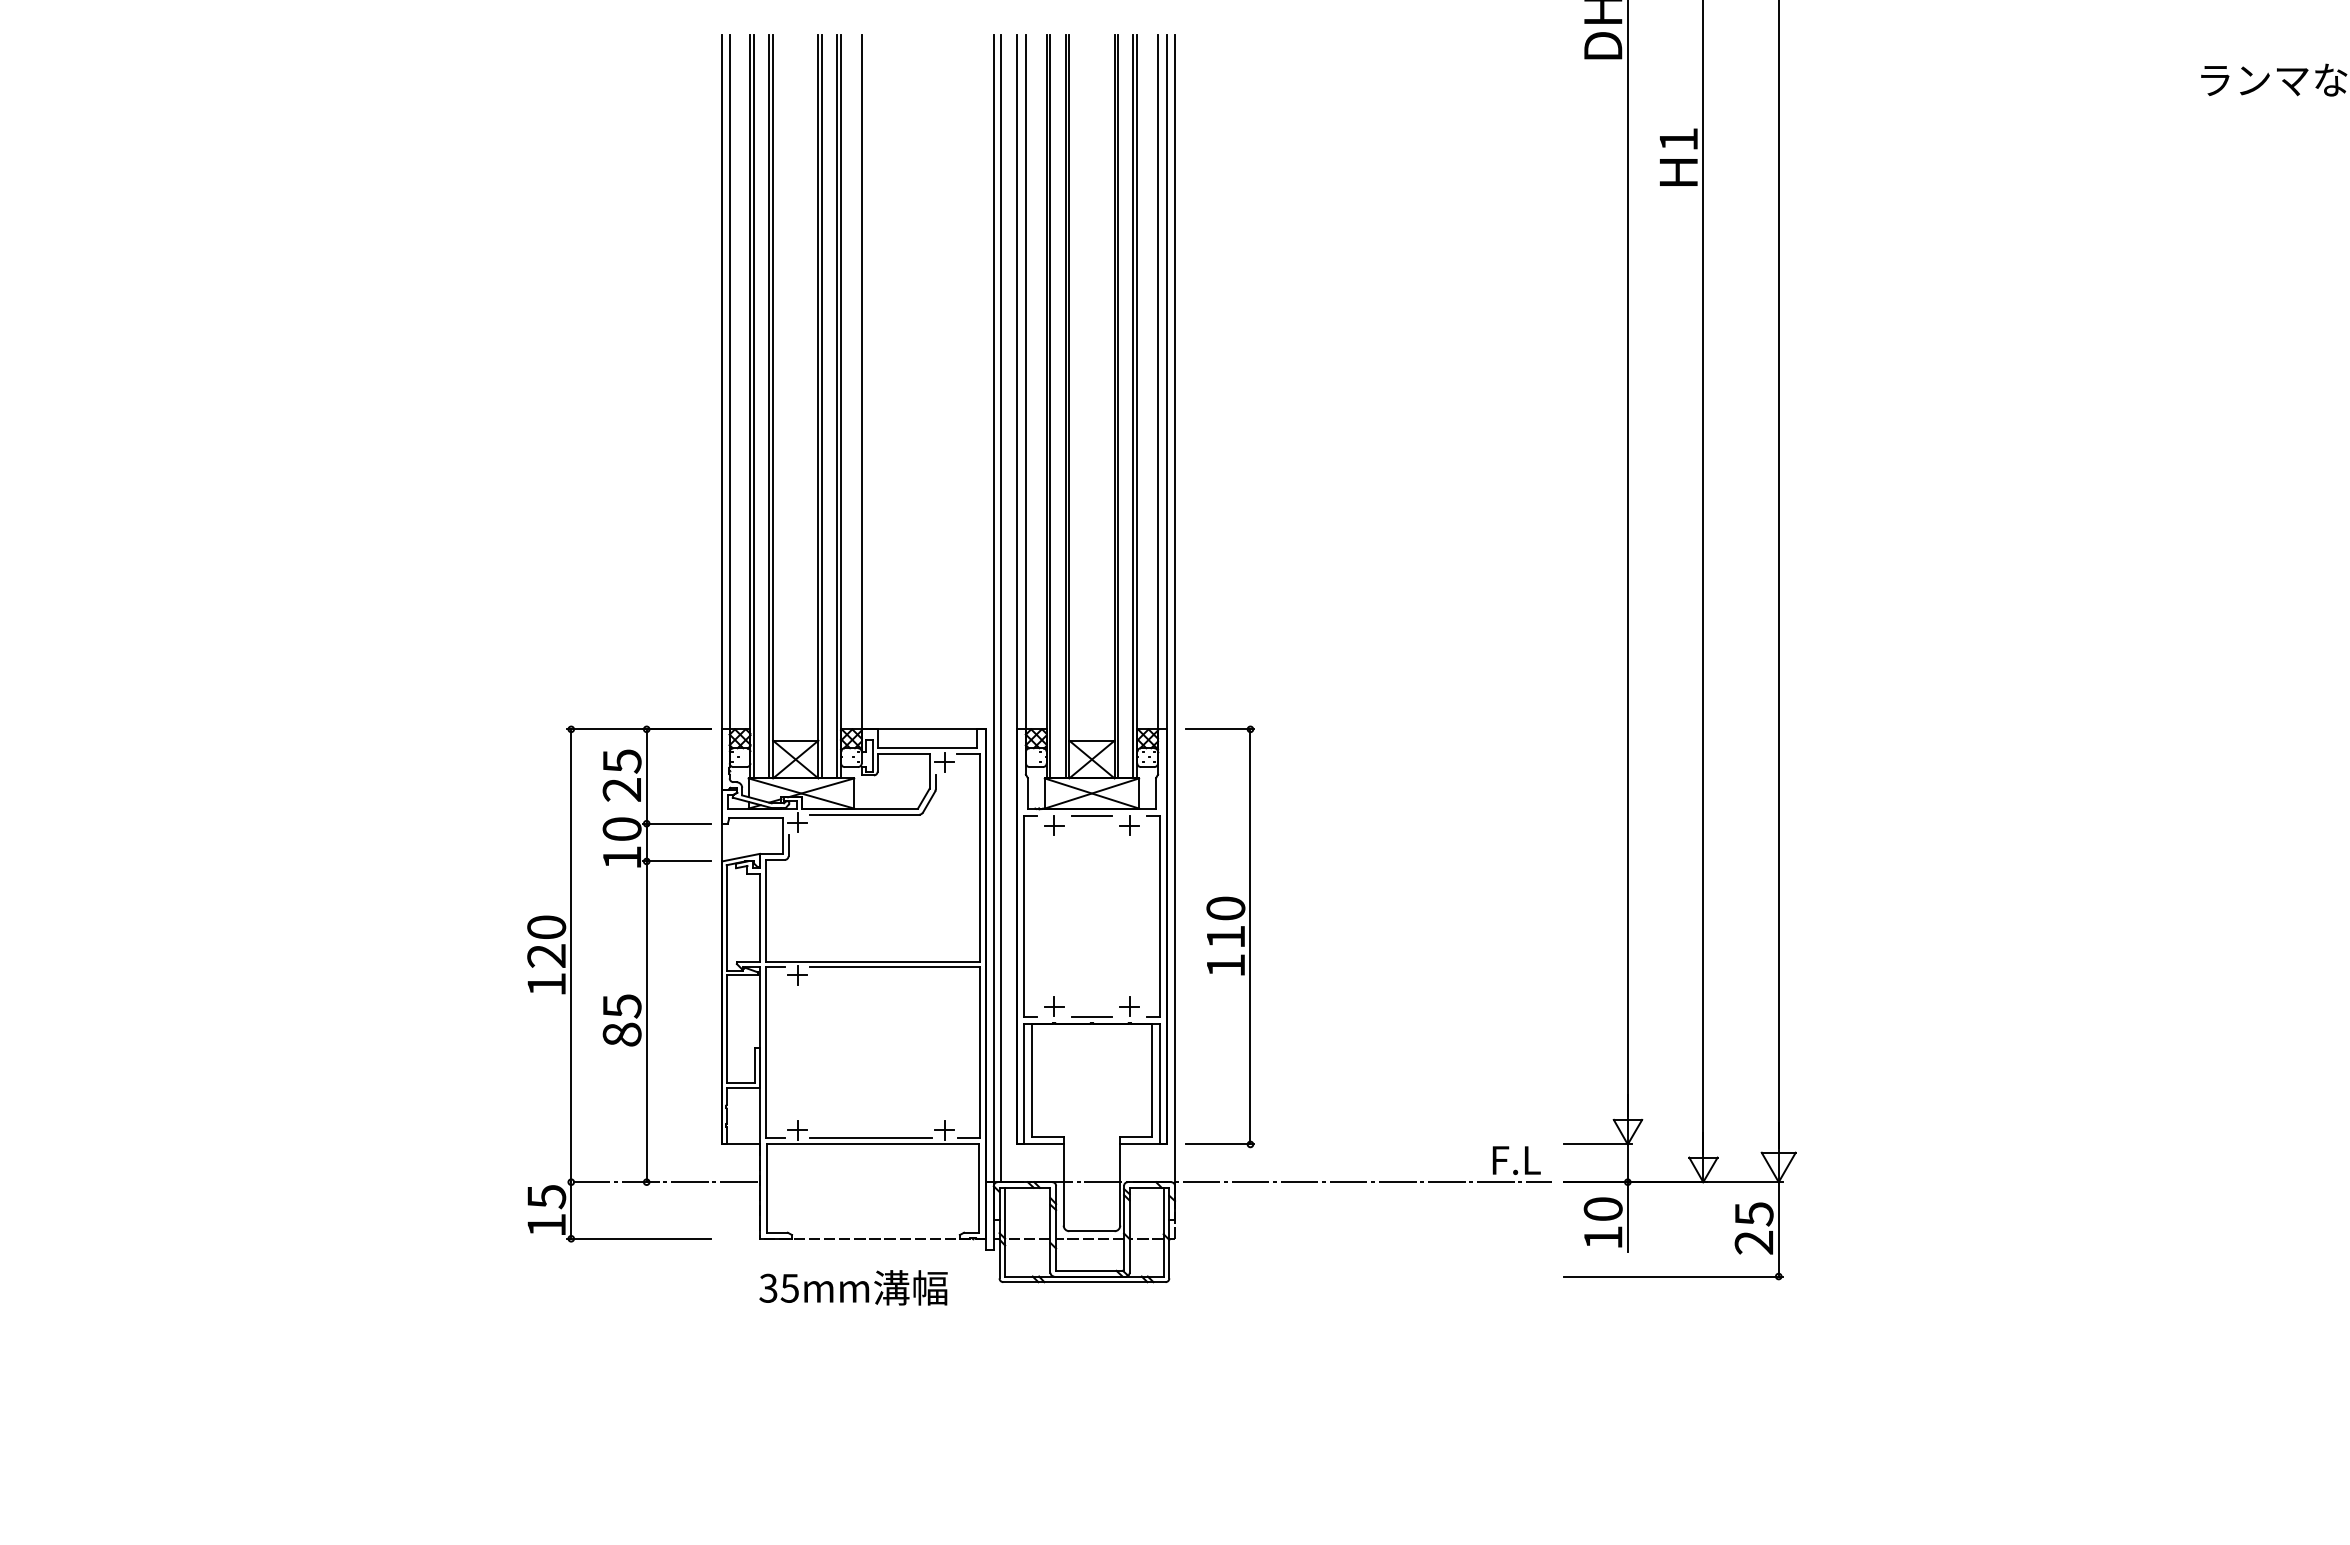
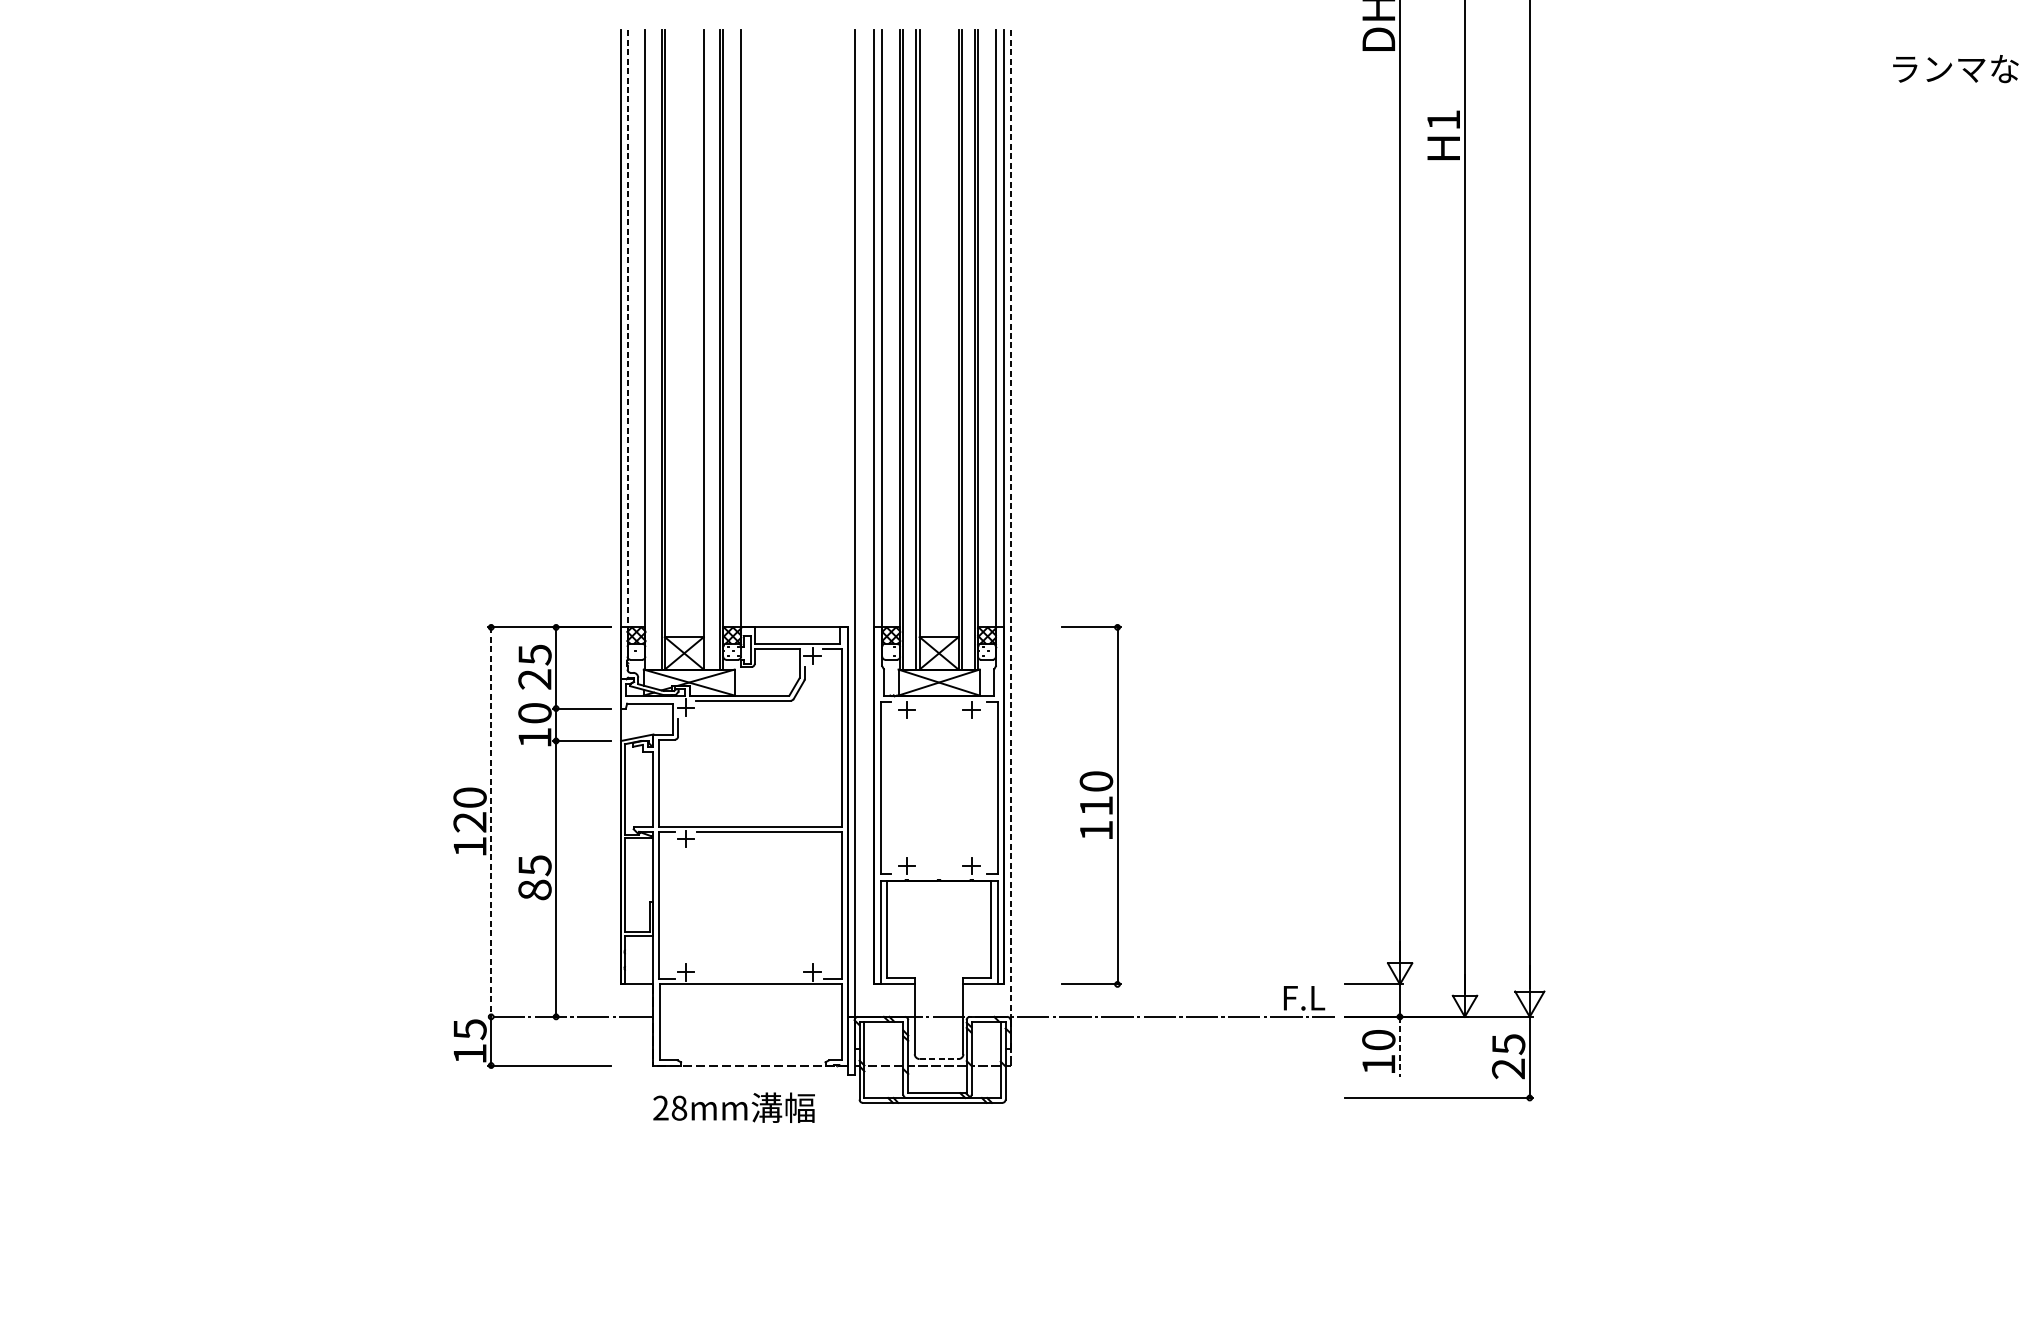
line: (729, 383) -> (627, 329), solid -> dashed
line: (754, 406) -> (648, 349), removed
line: (822, 406) -> (707, 349), removed
line: (1001, 608) -> (861, 523), removed
line: (1175, 608) -> (1010, 523), solid -> dashed
line: (1091, 815) -> (938, 701), removed
part: (1219, 936) -> (1090, 805), moved
line: (571, 956) -> (491, 822), solid -> dashed
line: (1091, 1016) -> (938, 874), removed
line: (871, 1138) -> (749, 979), removed
line: (1627, 1217) -> (1399, 1047), solid -> dashed
line: (1091, 1231) -> (938, 1059), solid -> dashed
text: (779, 1287) -> (670, 1107), 35mm -> 28mm

